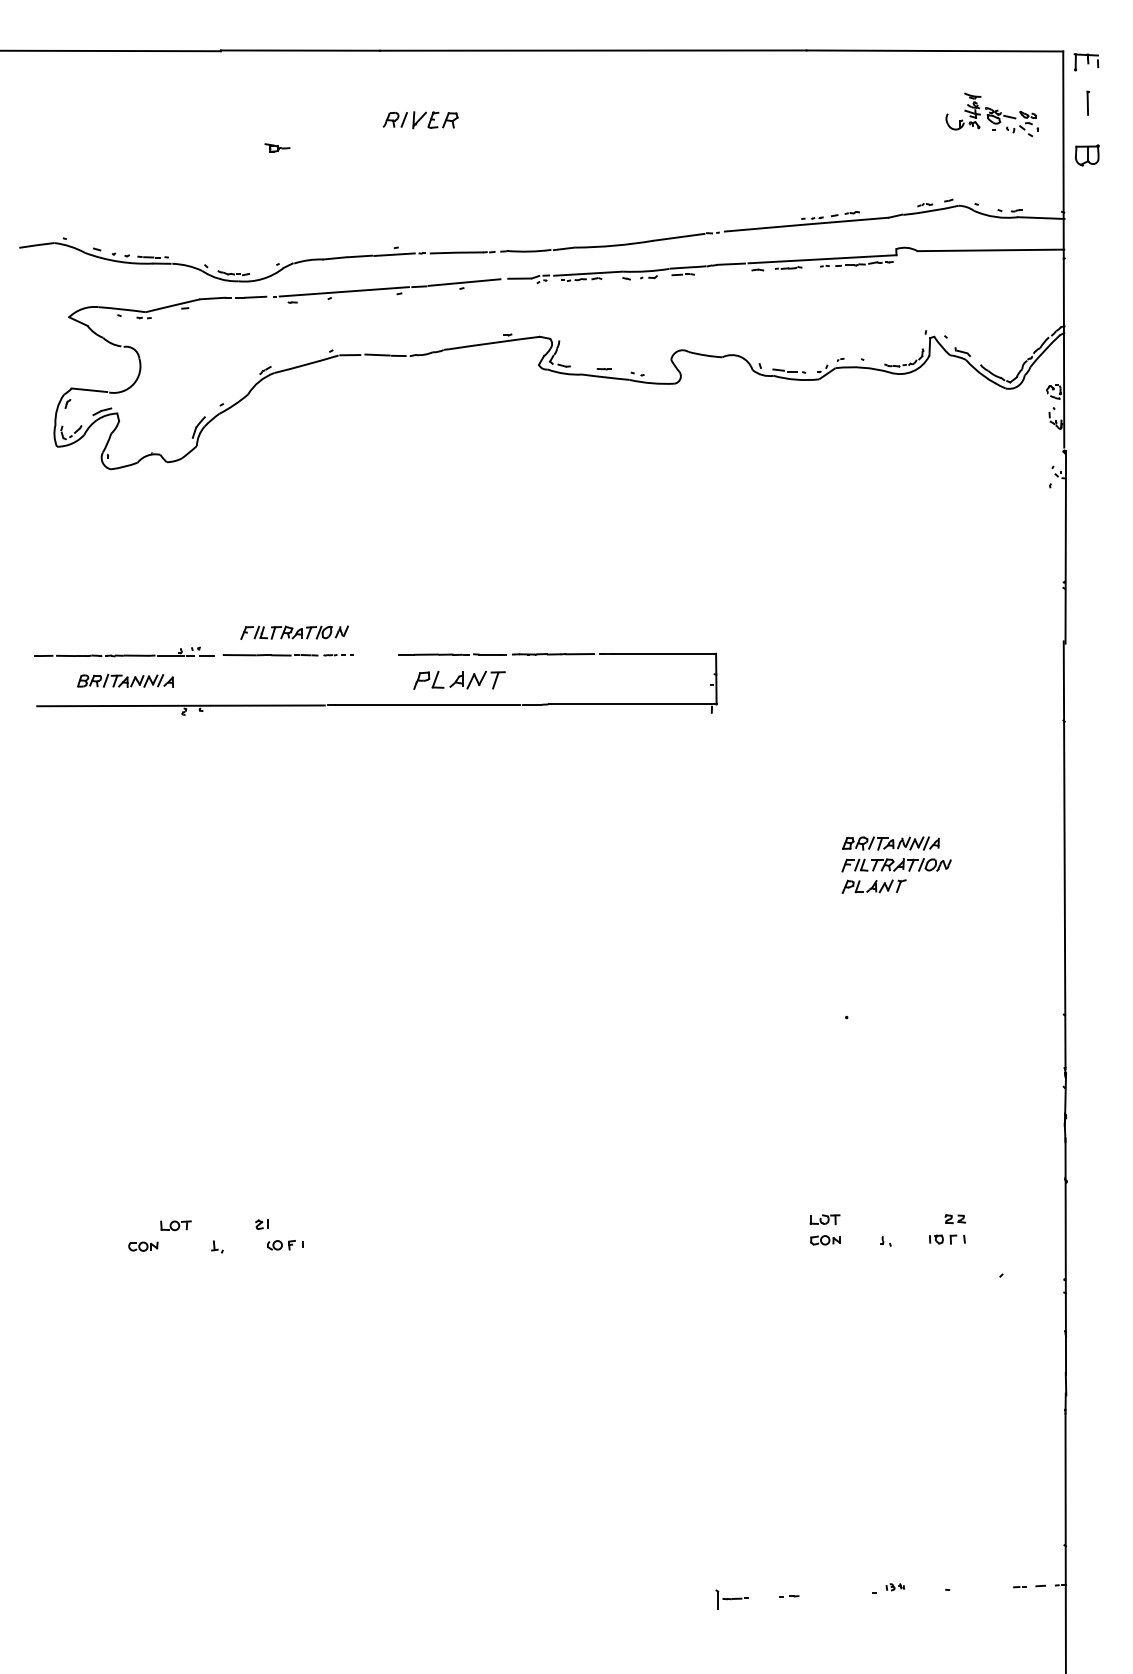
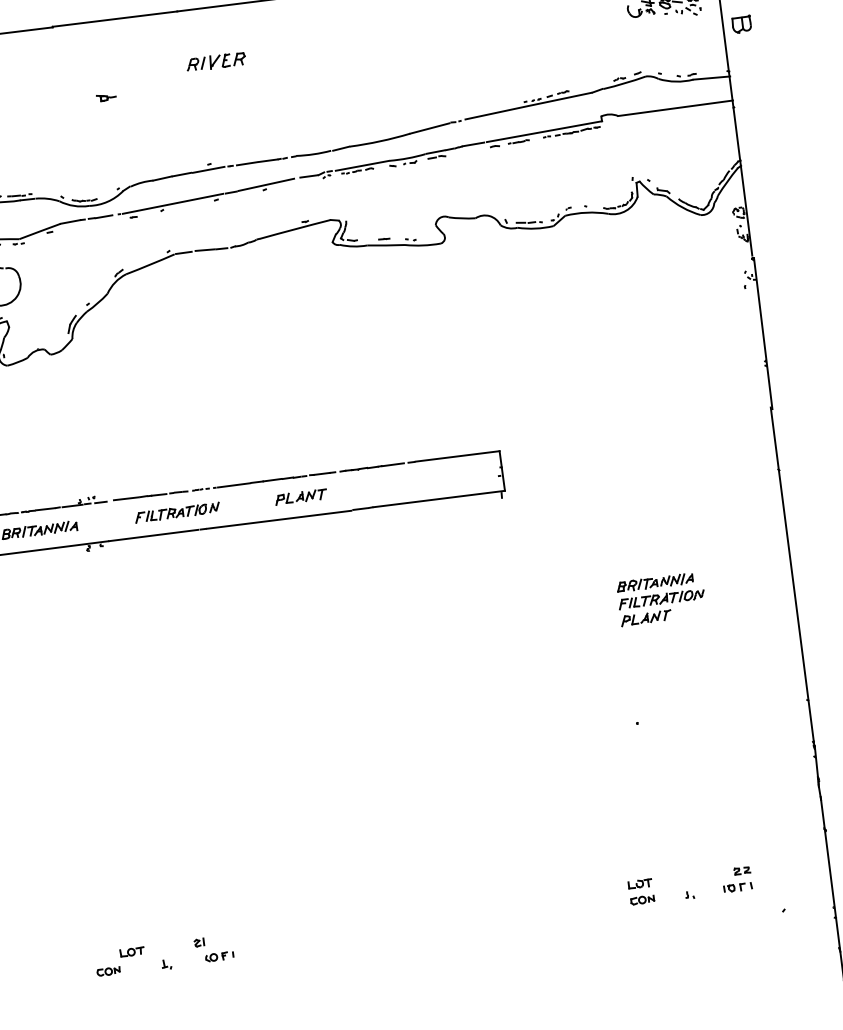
part: (294, 632) -> (177, 512), moved
line: (376, 655) -> (233, 485), added
part: (459, 680) -> (301, 497), size x0.71

